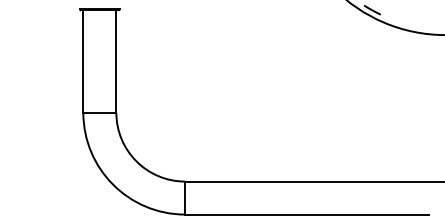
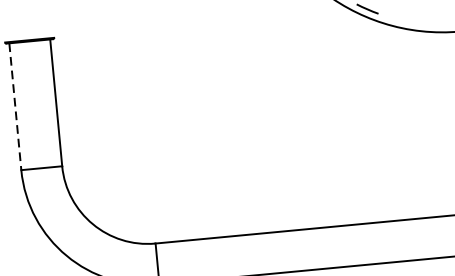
line: (83, 62) -> (15, 107), solid -> dashed

